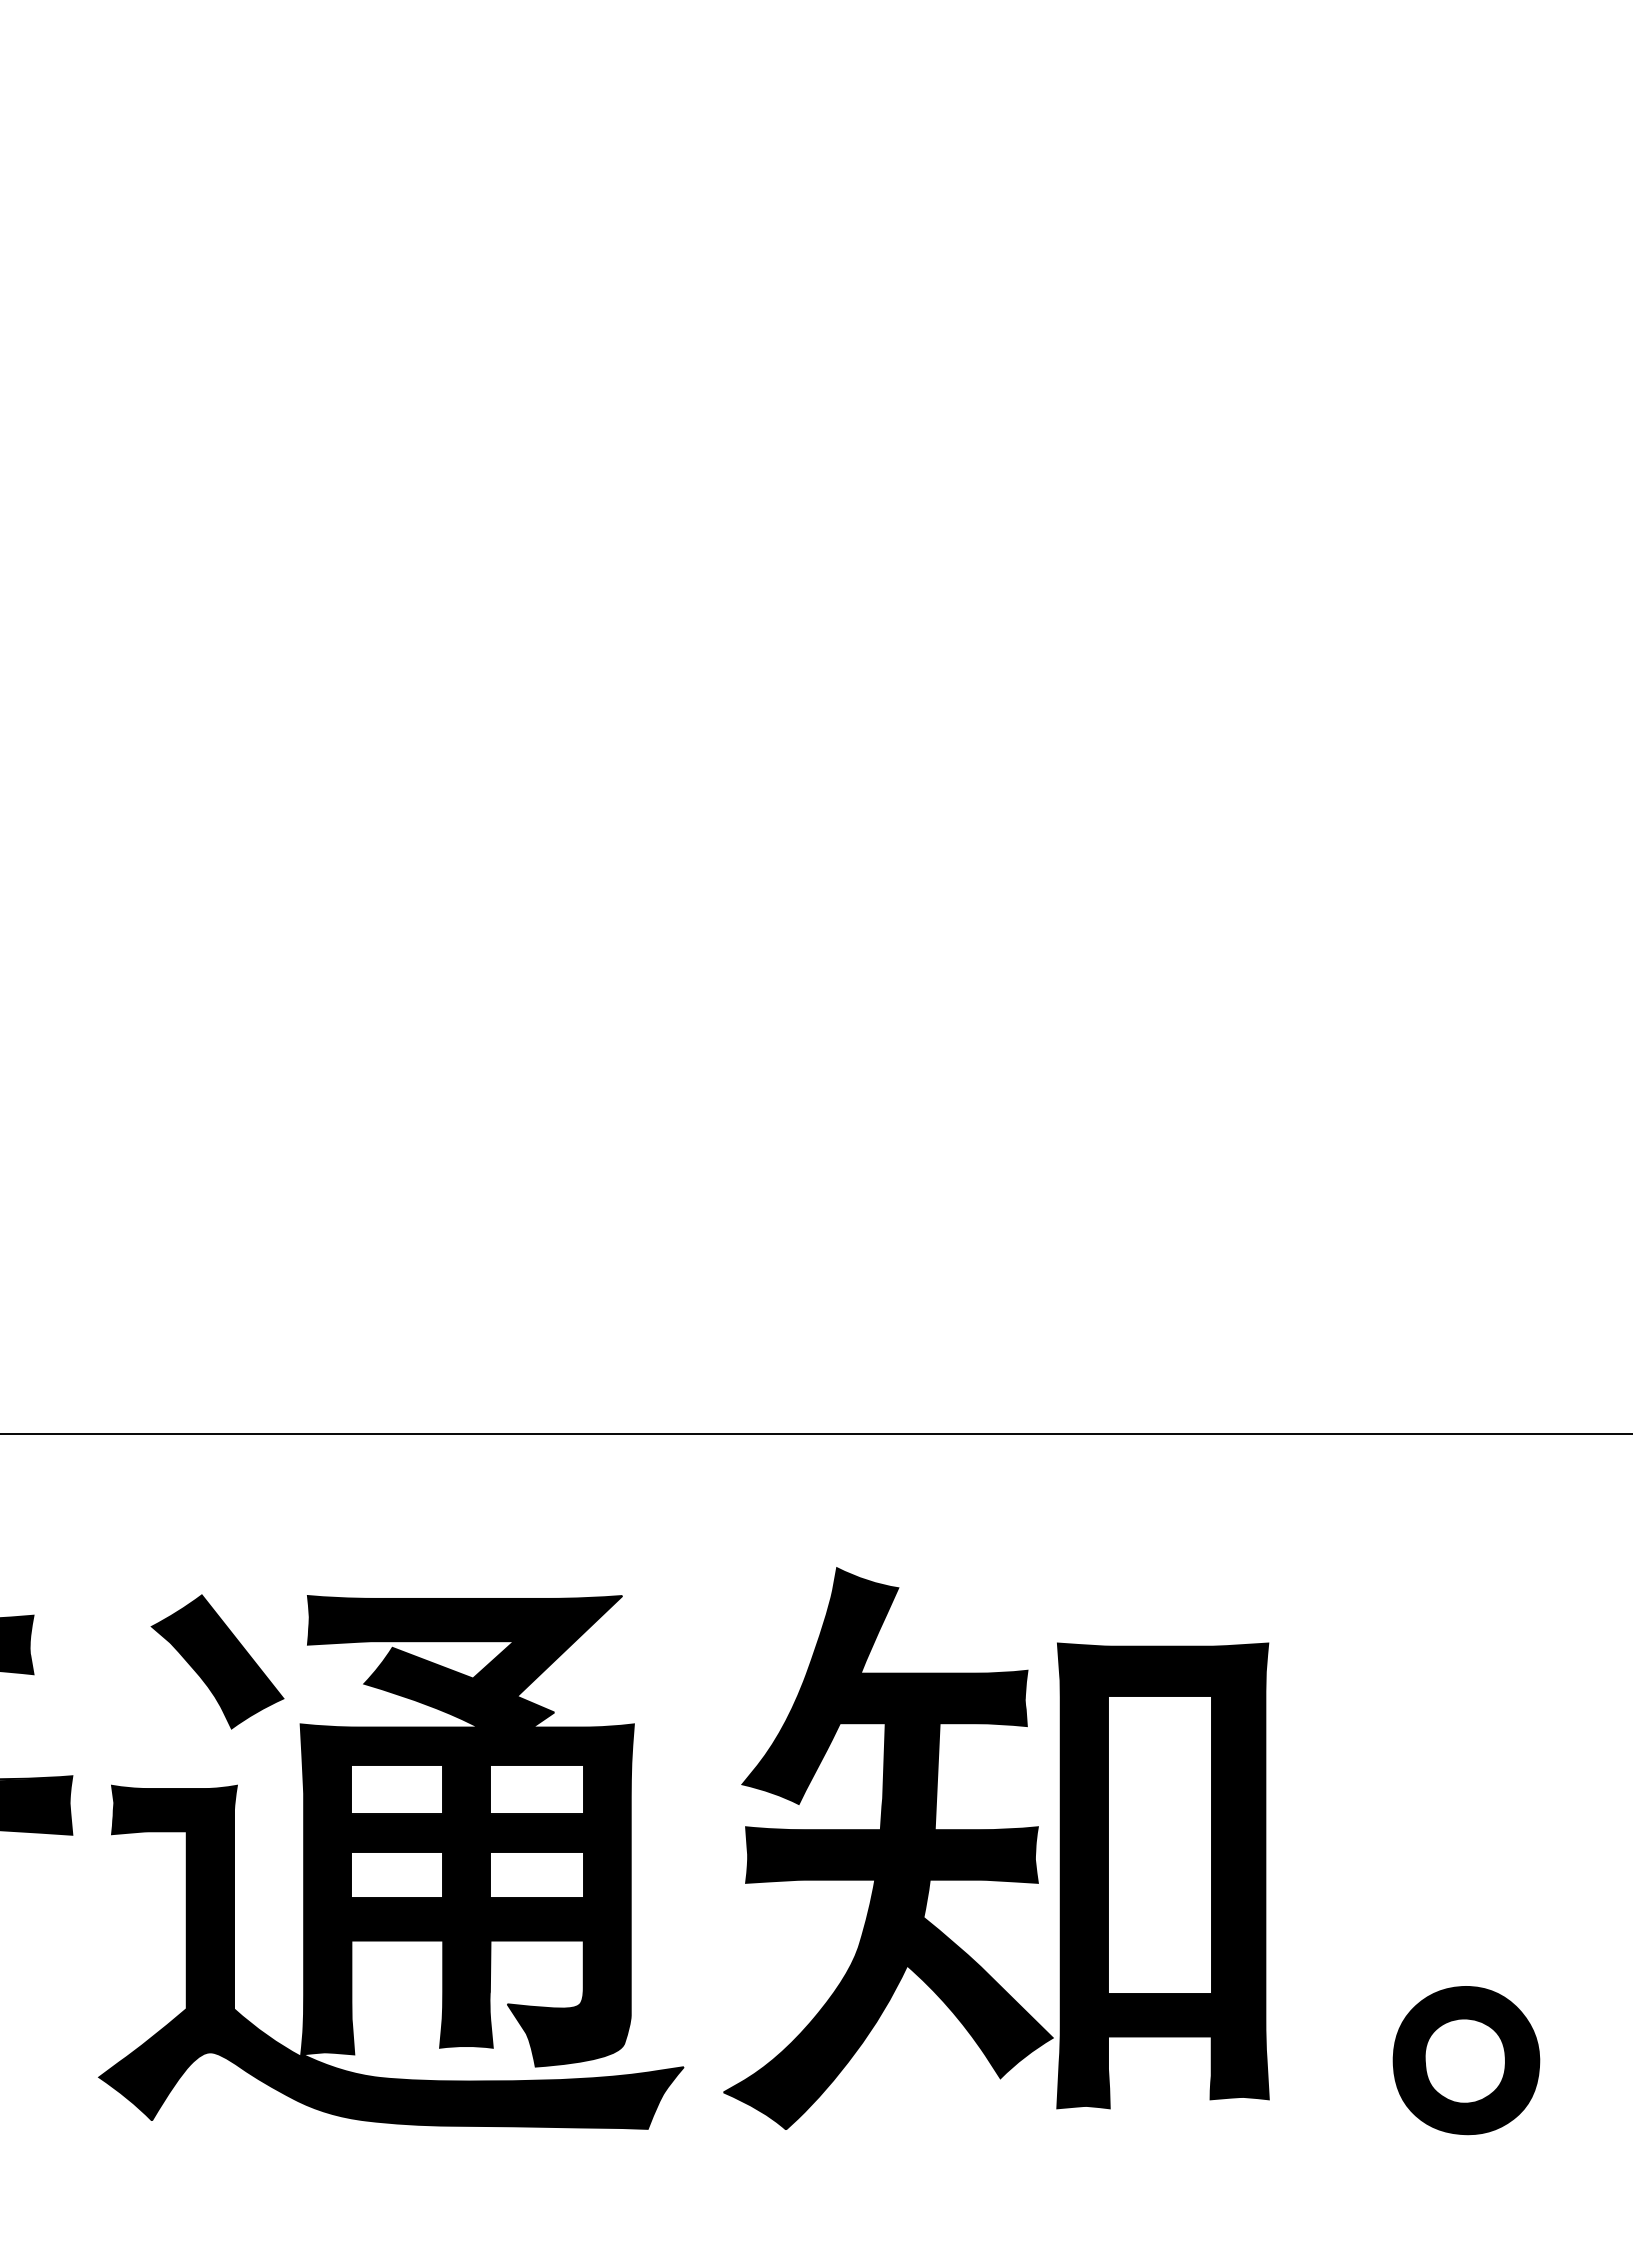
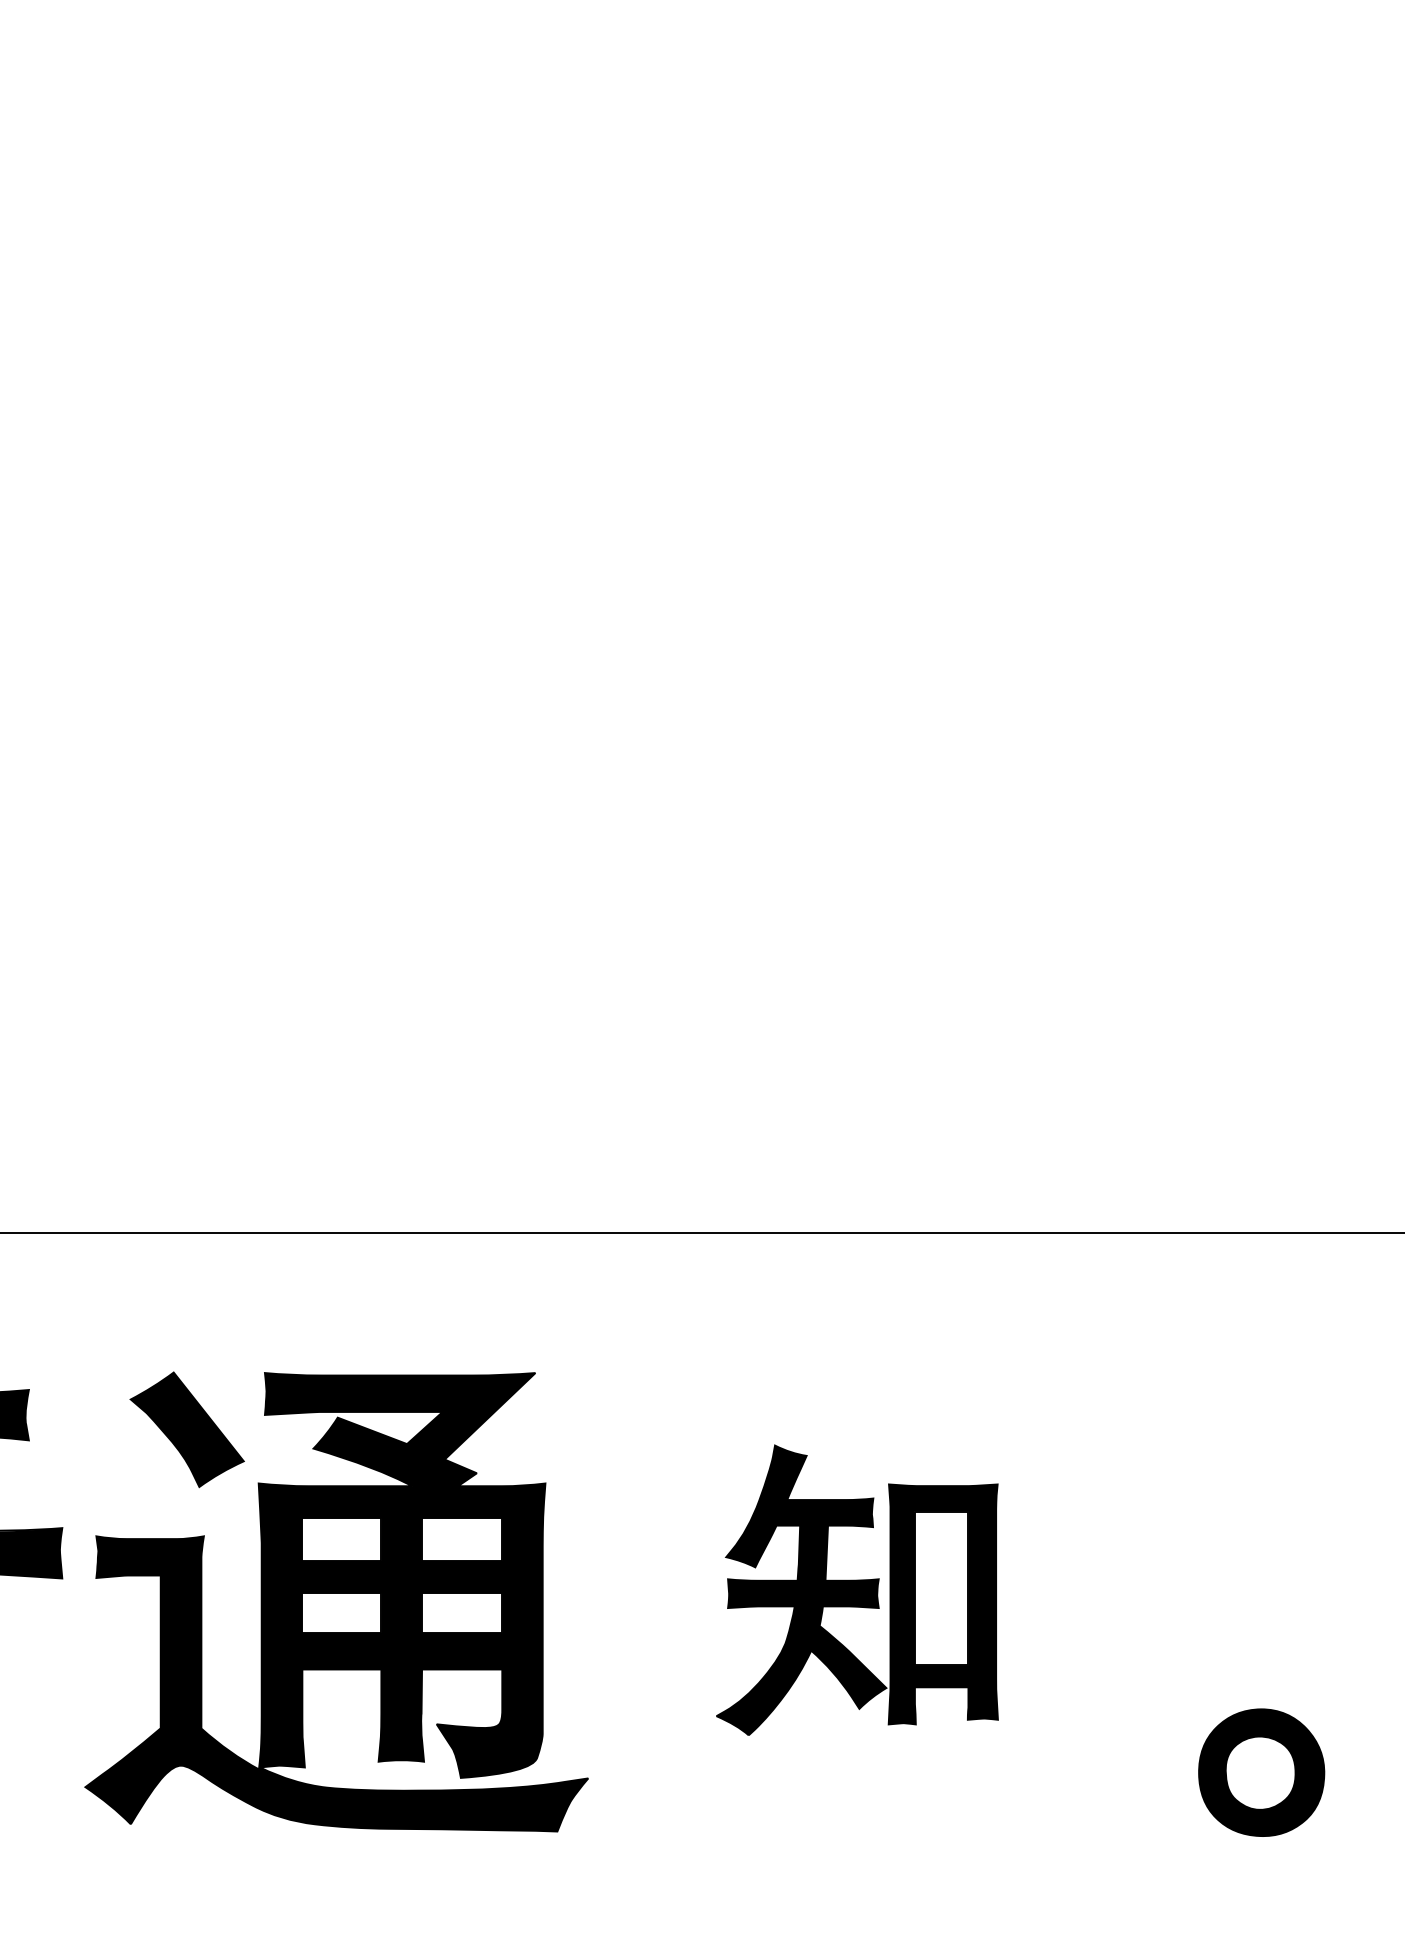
part: (996, 1848) -> (857, 1590), size x0.6

